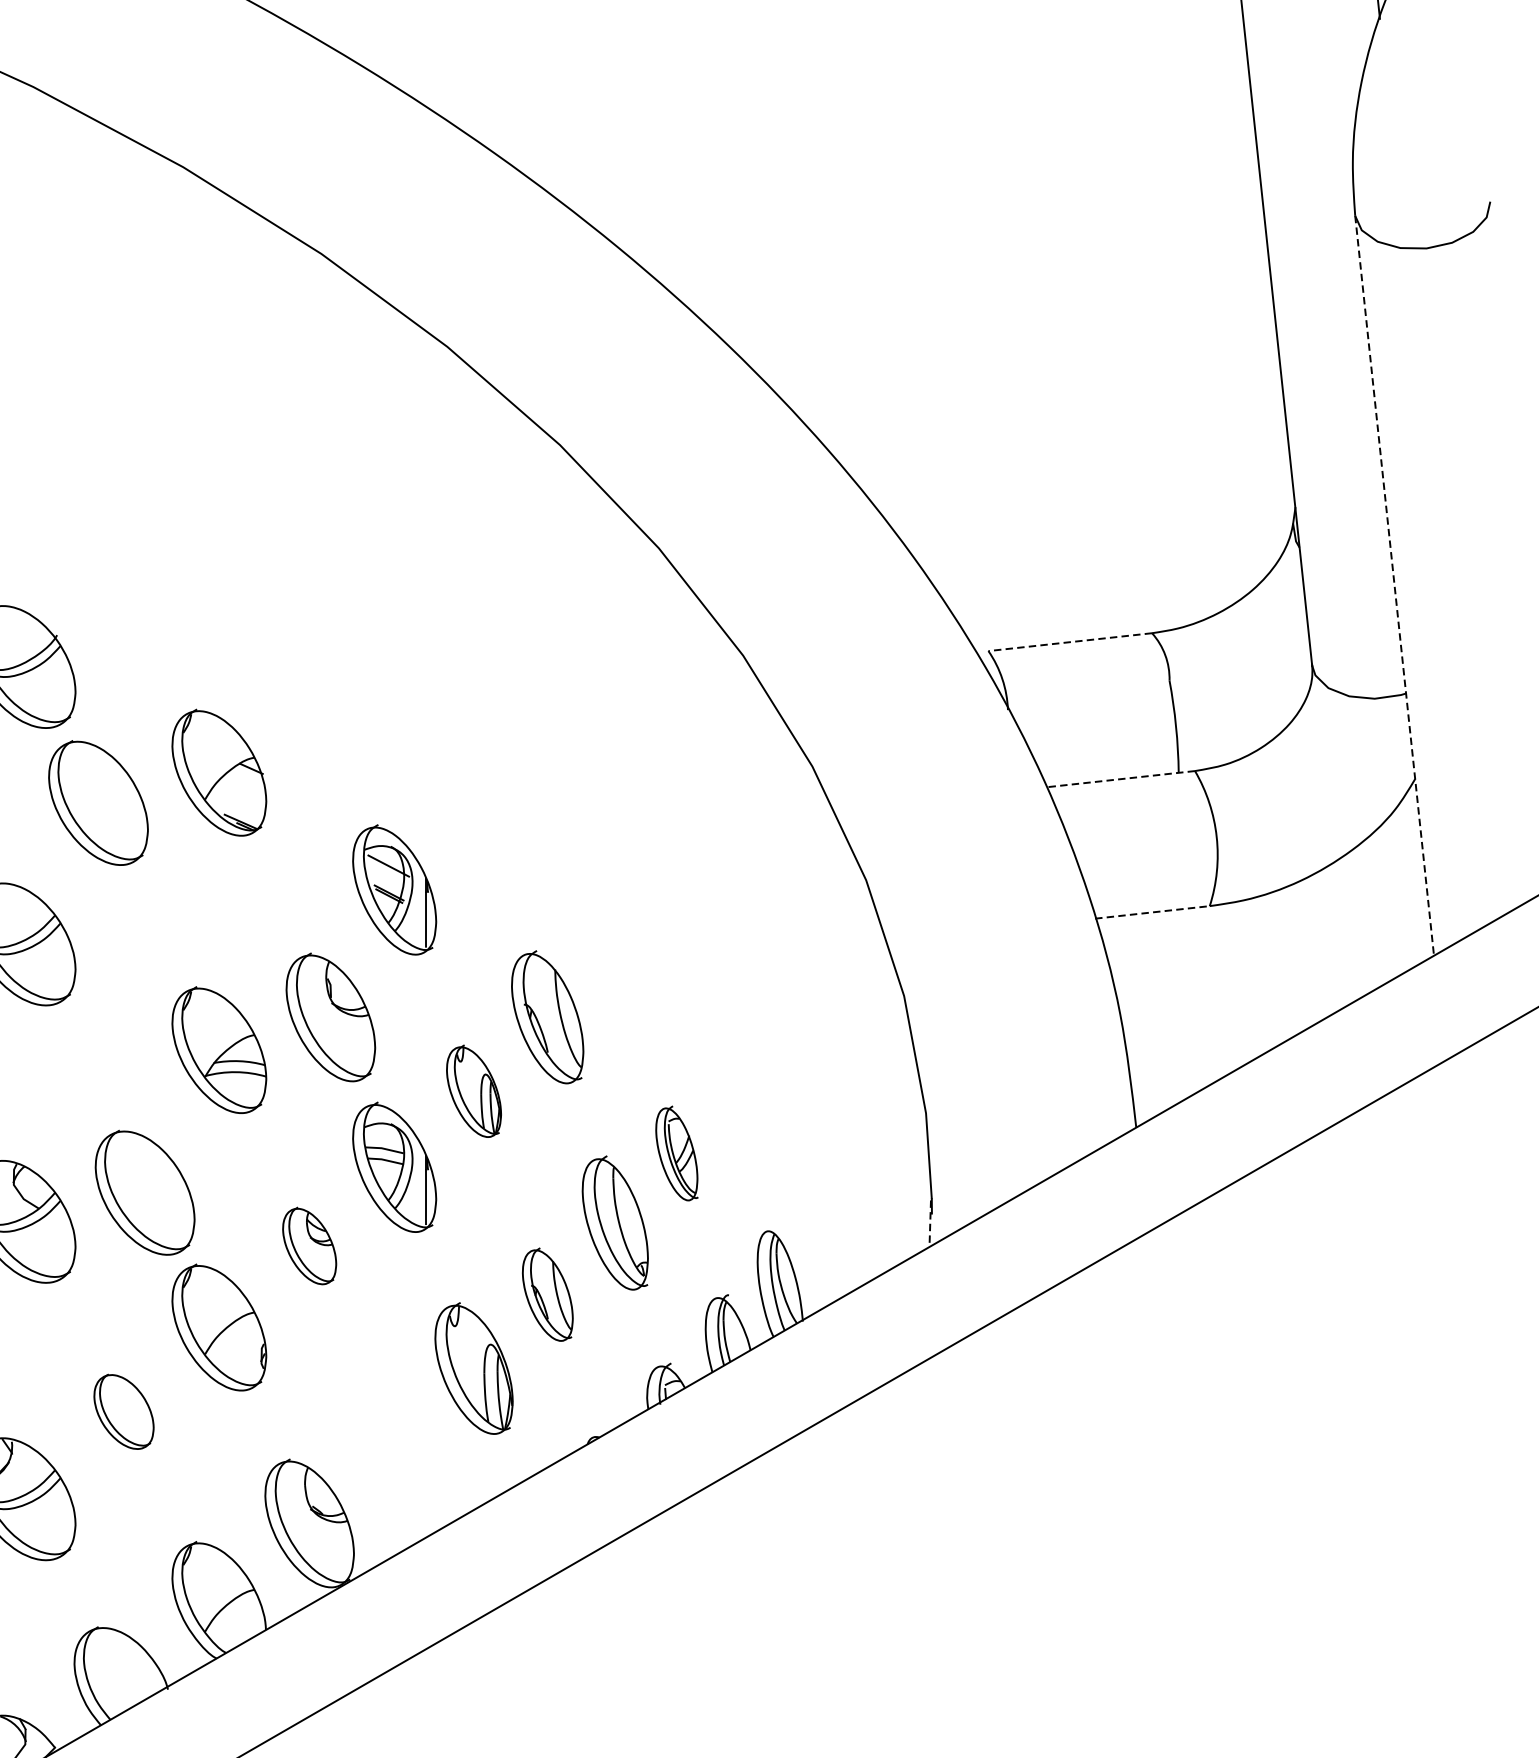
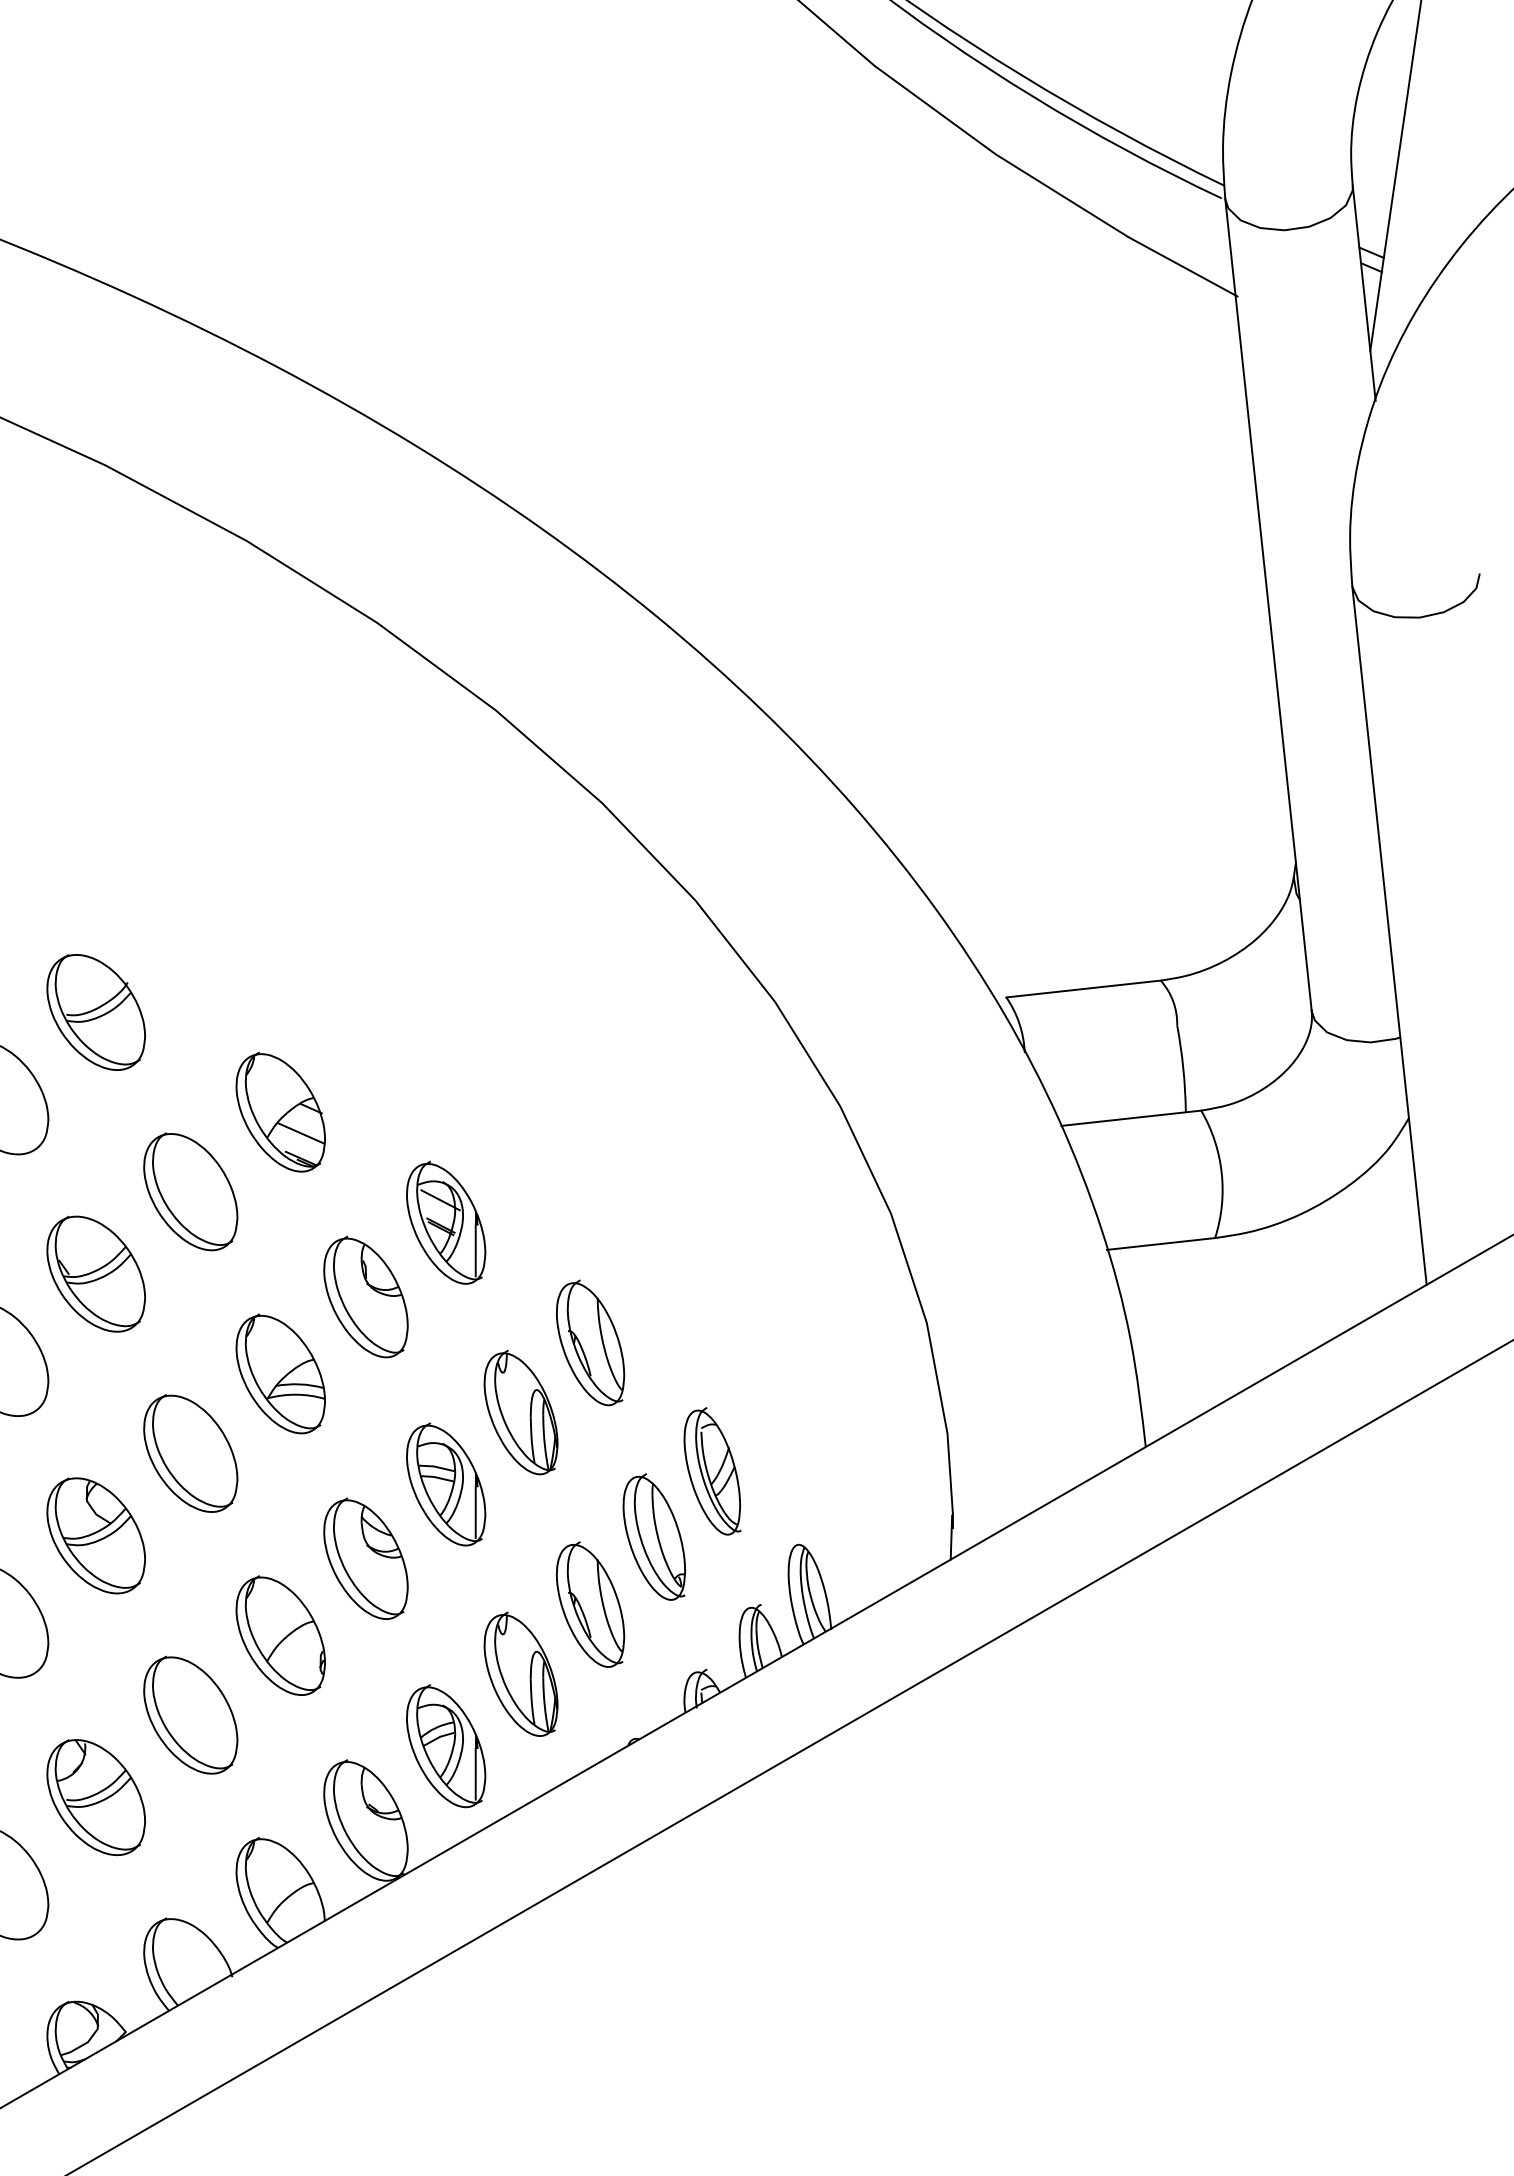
line: (1394, 585) -> (1389, 935), dashed -> solid
line: (1070, 642) -> (1083, 989), dashed -> solid
line: (1120, 779) -> (1130, 1118), dashed -> solid
line: (240, 795) -> (300, 1133), added
part: (98, 802) -> (190, 1191), moved
line: (1152, 911) -> (1161, 1243), dashed -> solid
part: (330, 1016) -> (365, 1296), moved
part: (473, 1091) -> (520, 1412), size x1.43
part: (676, 1153) -> (712, 1471), size x1.43
part: (144, 1192) -> (190, 1453), moved
line: (930, 1223) -> (951, 1537), dashed -> solid
part: (309, 1245) -> (365, 1558), size x1.67
part: (547, 1294) -> (590, 1604), size x1.43
part: (123, 1411) -> (190, 1714), size x1.67
part: (395, 1445) -> (446, 1746), added

